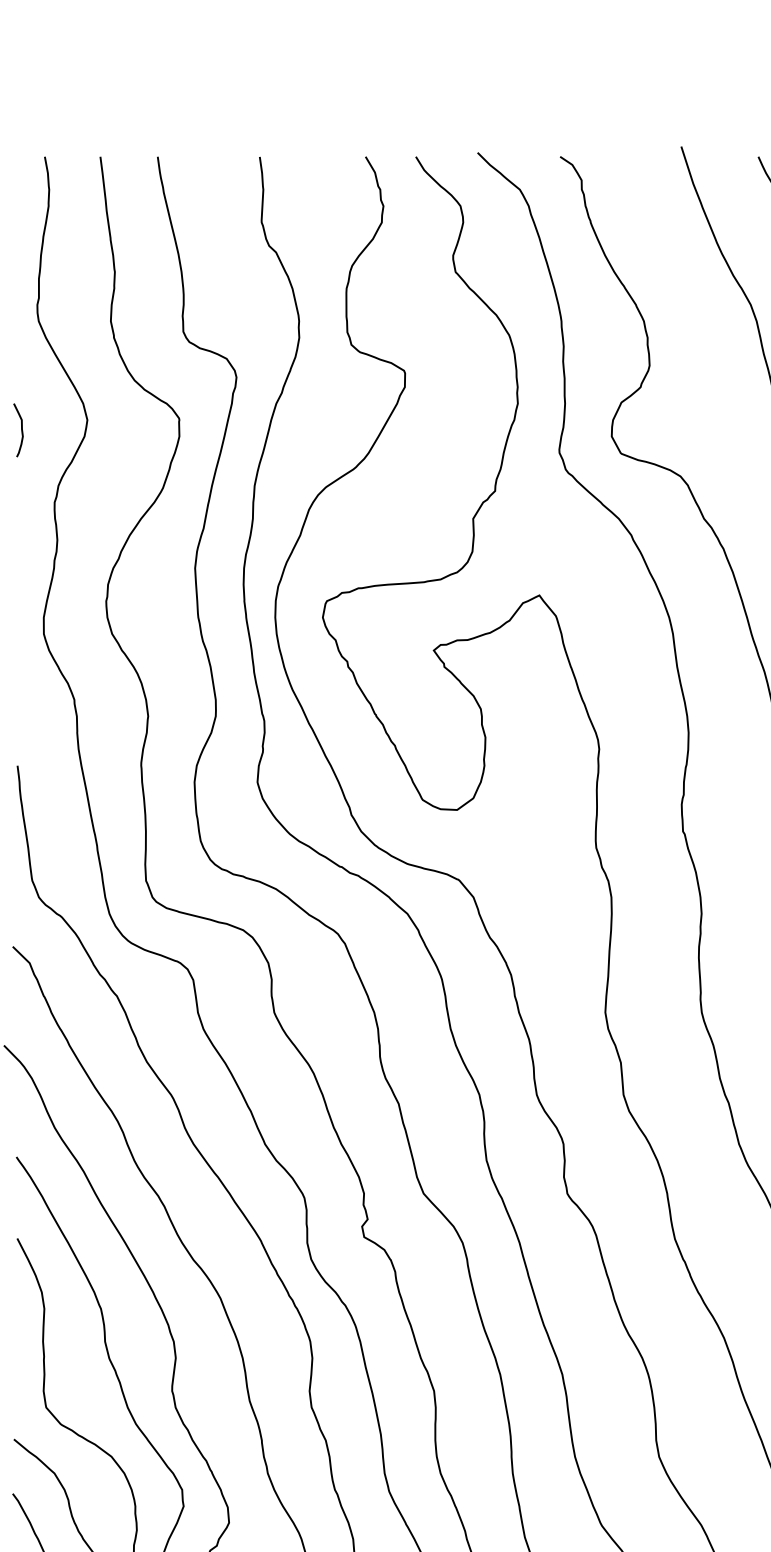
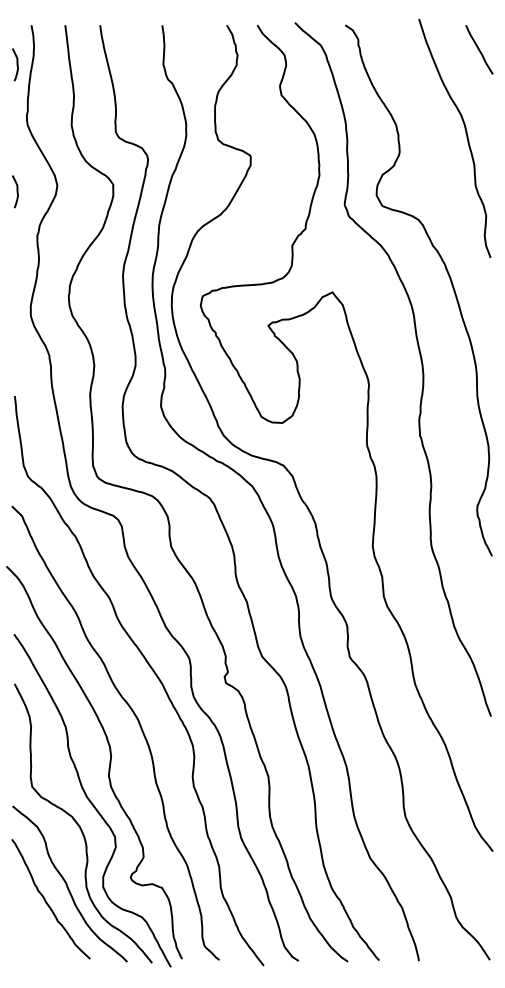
curve: (20, 221) -> (16, 64), added

